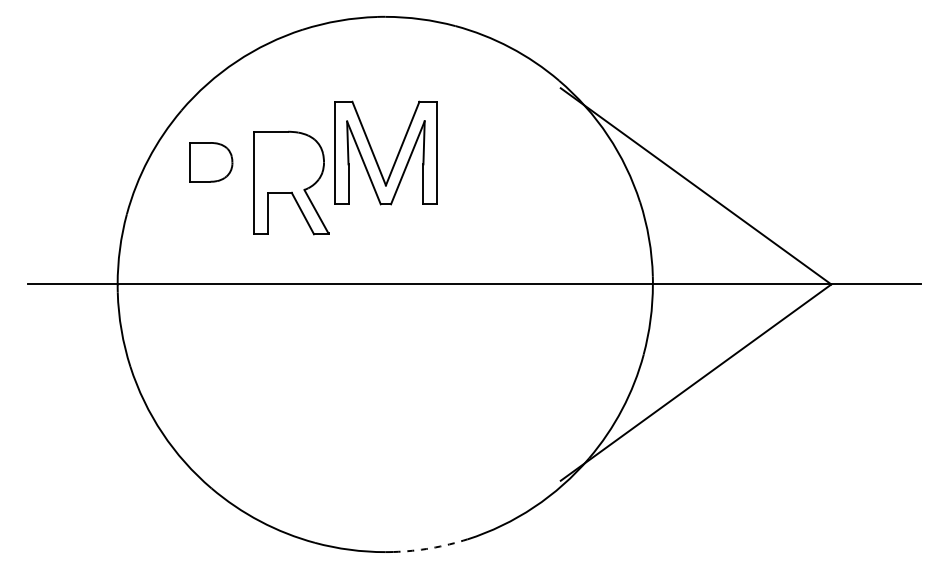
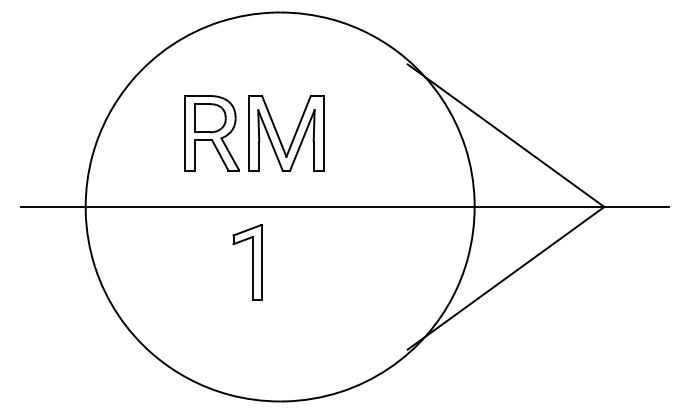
part: (375, 156) -> (278, 135), moved
part: (211, 162) -> (210, 118), moved
part: (340, 360) -> (247, 262), added
arc: (431, 548) -> (313, 398), dashed -> solid

